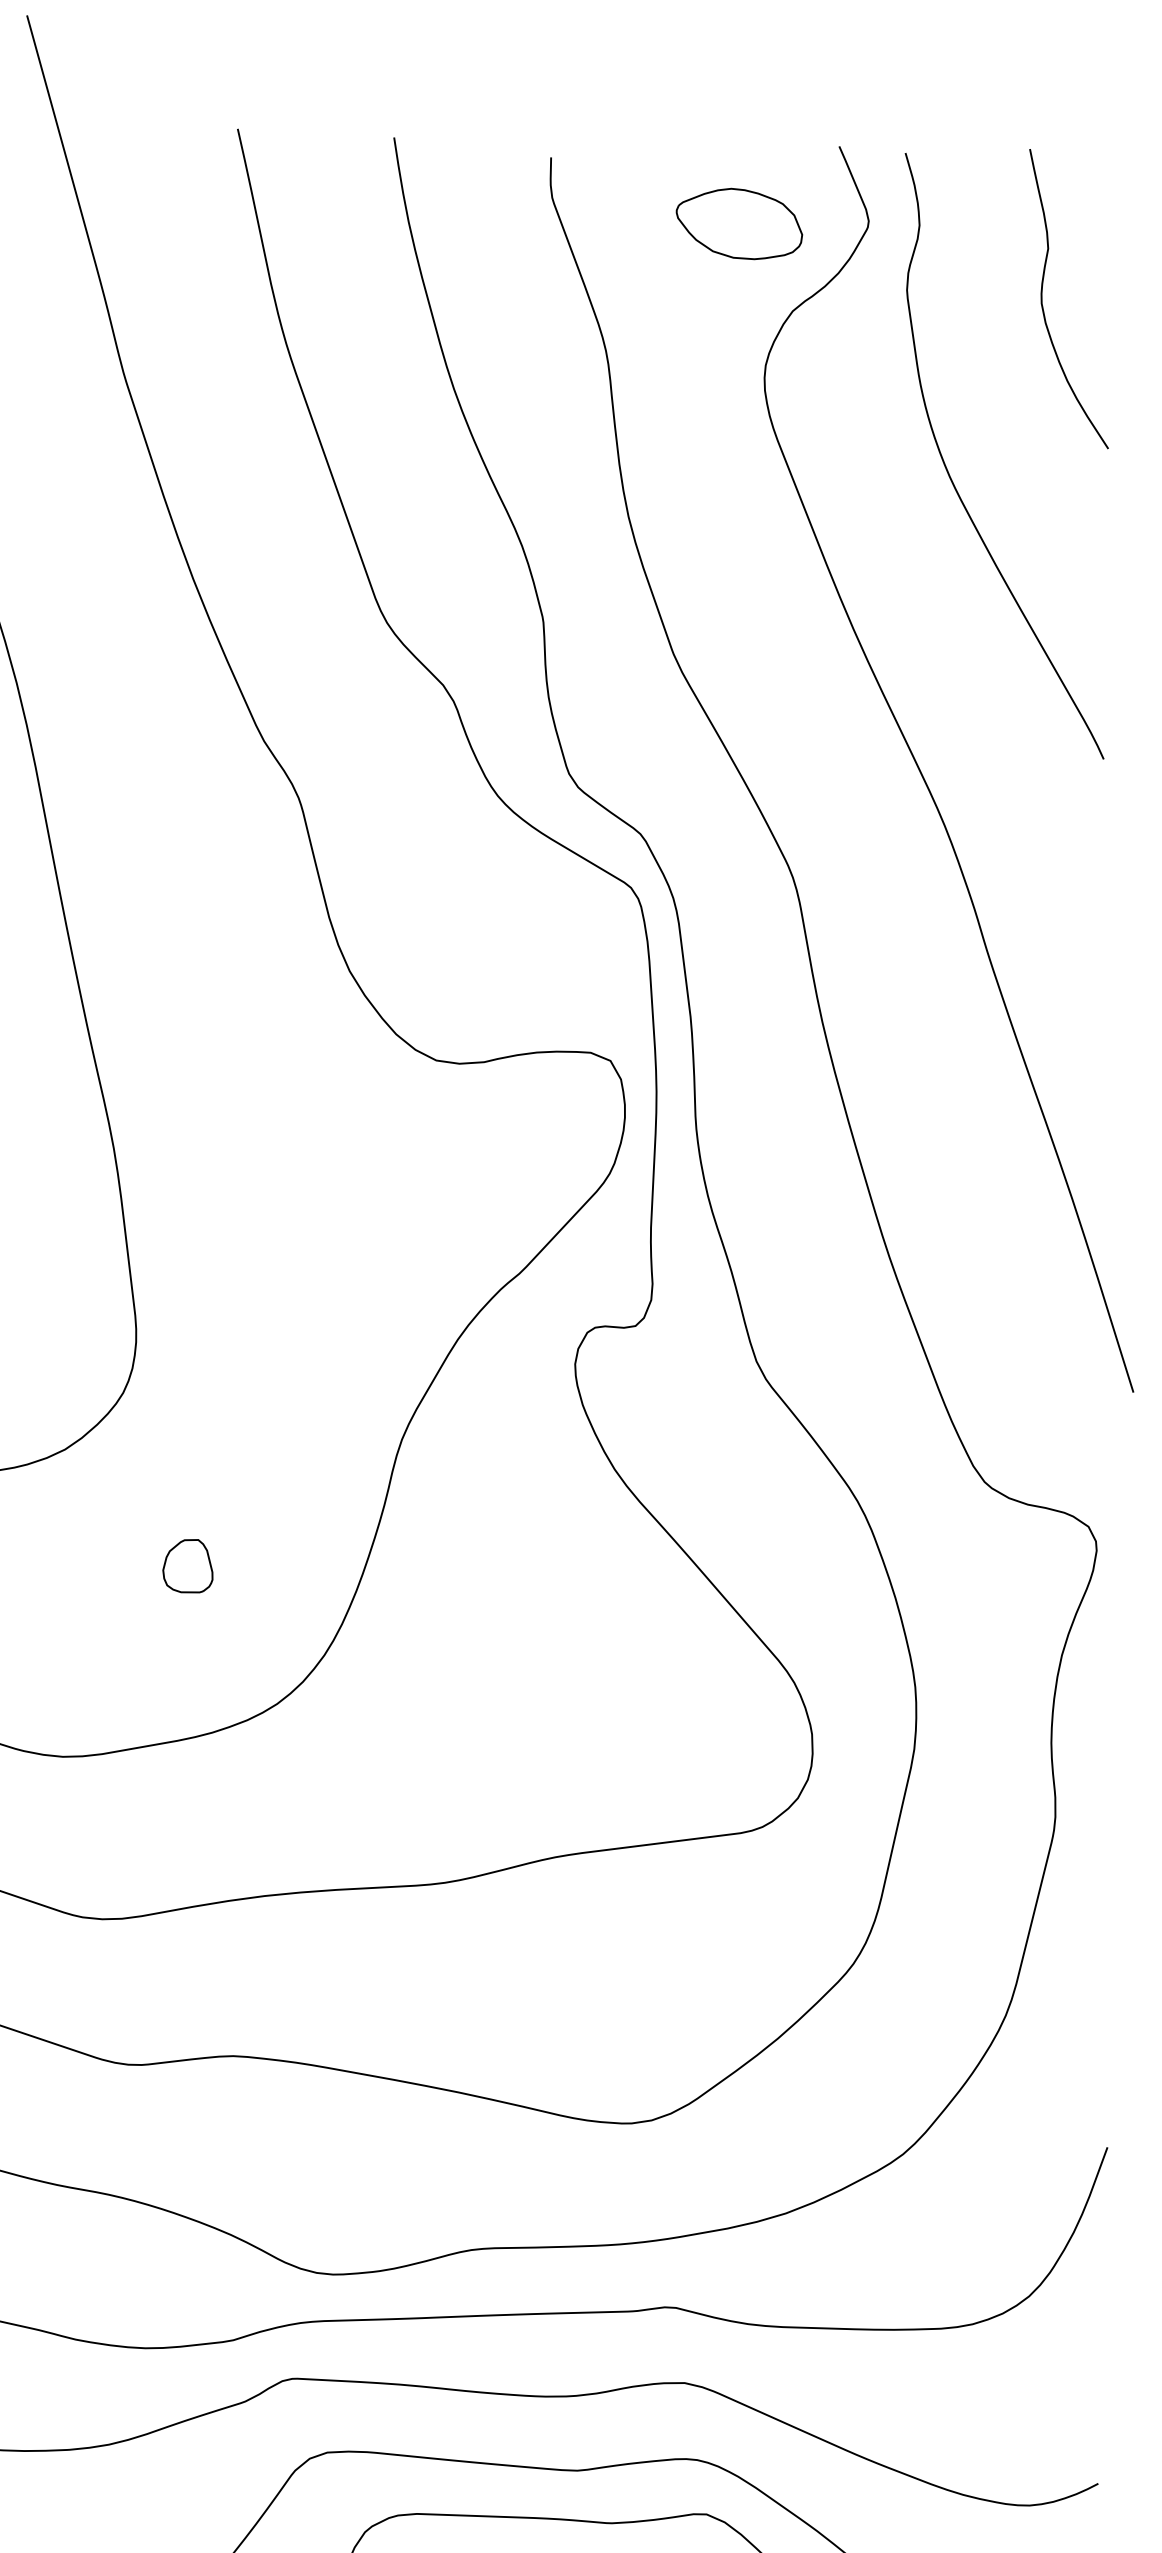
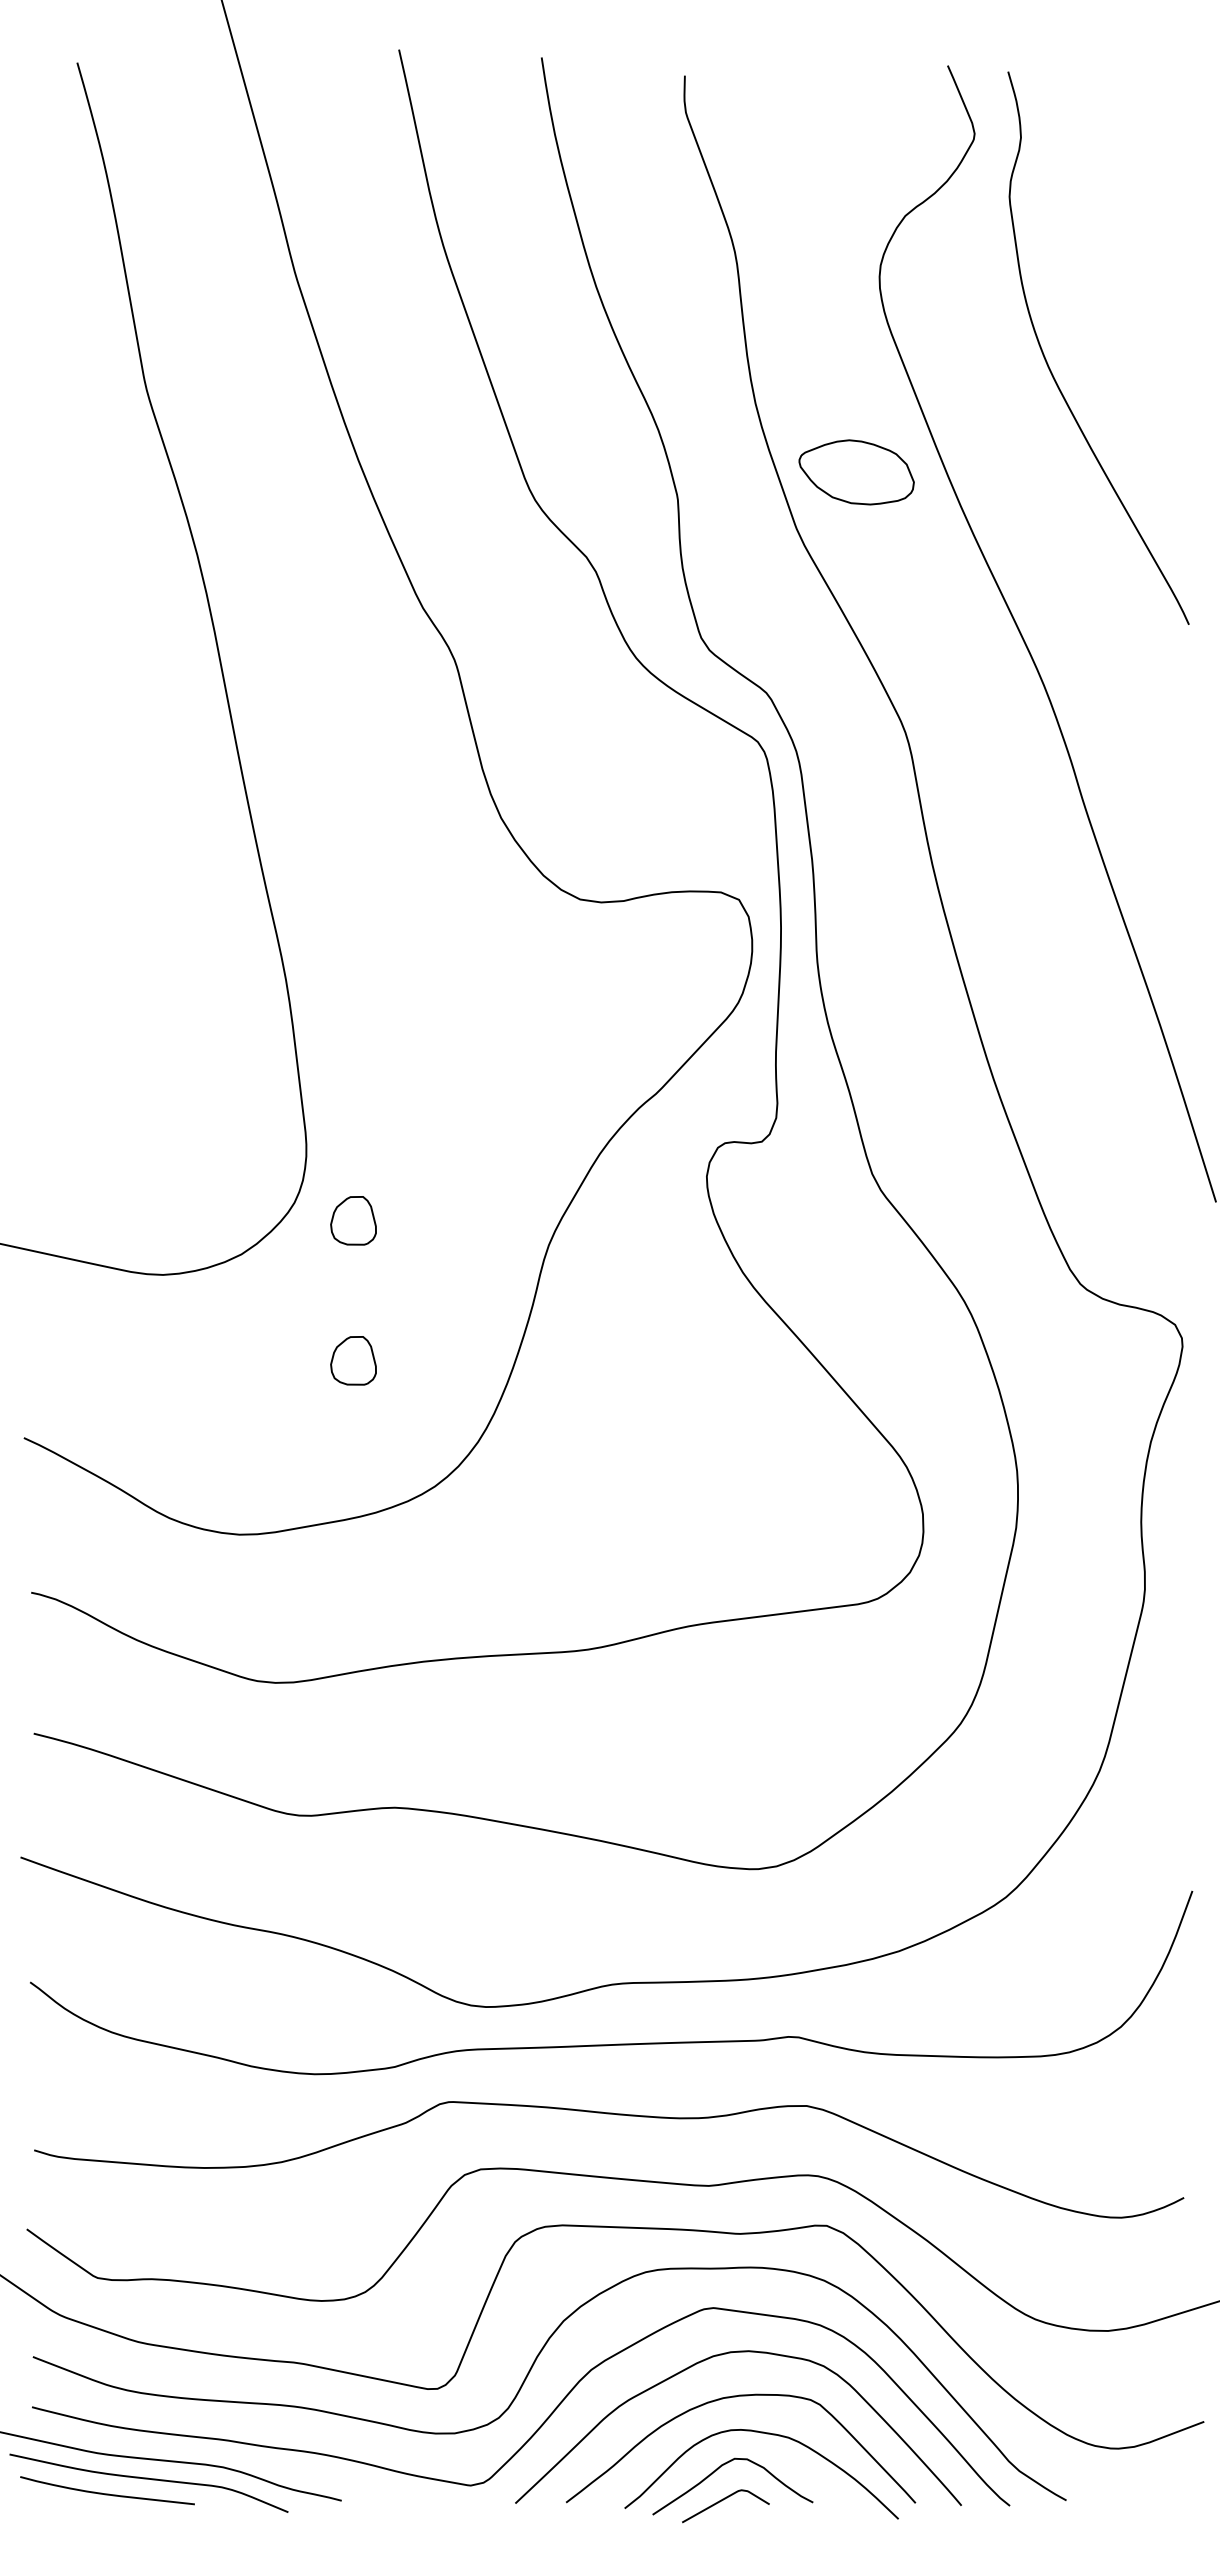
part: (739, 224) -> (856, 472), moved
curve: (1042, 298) -> (1133, 204), removed
part: (187, 1412) -> (353, 1220), added

